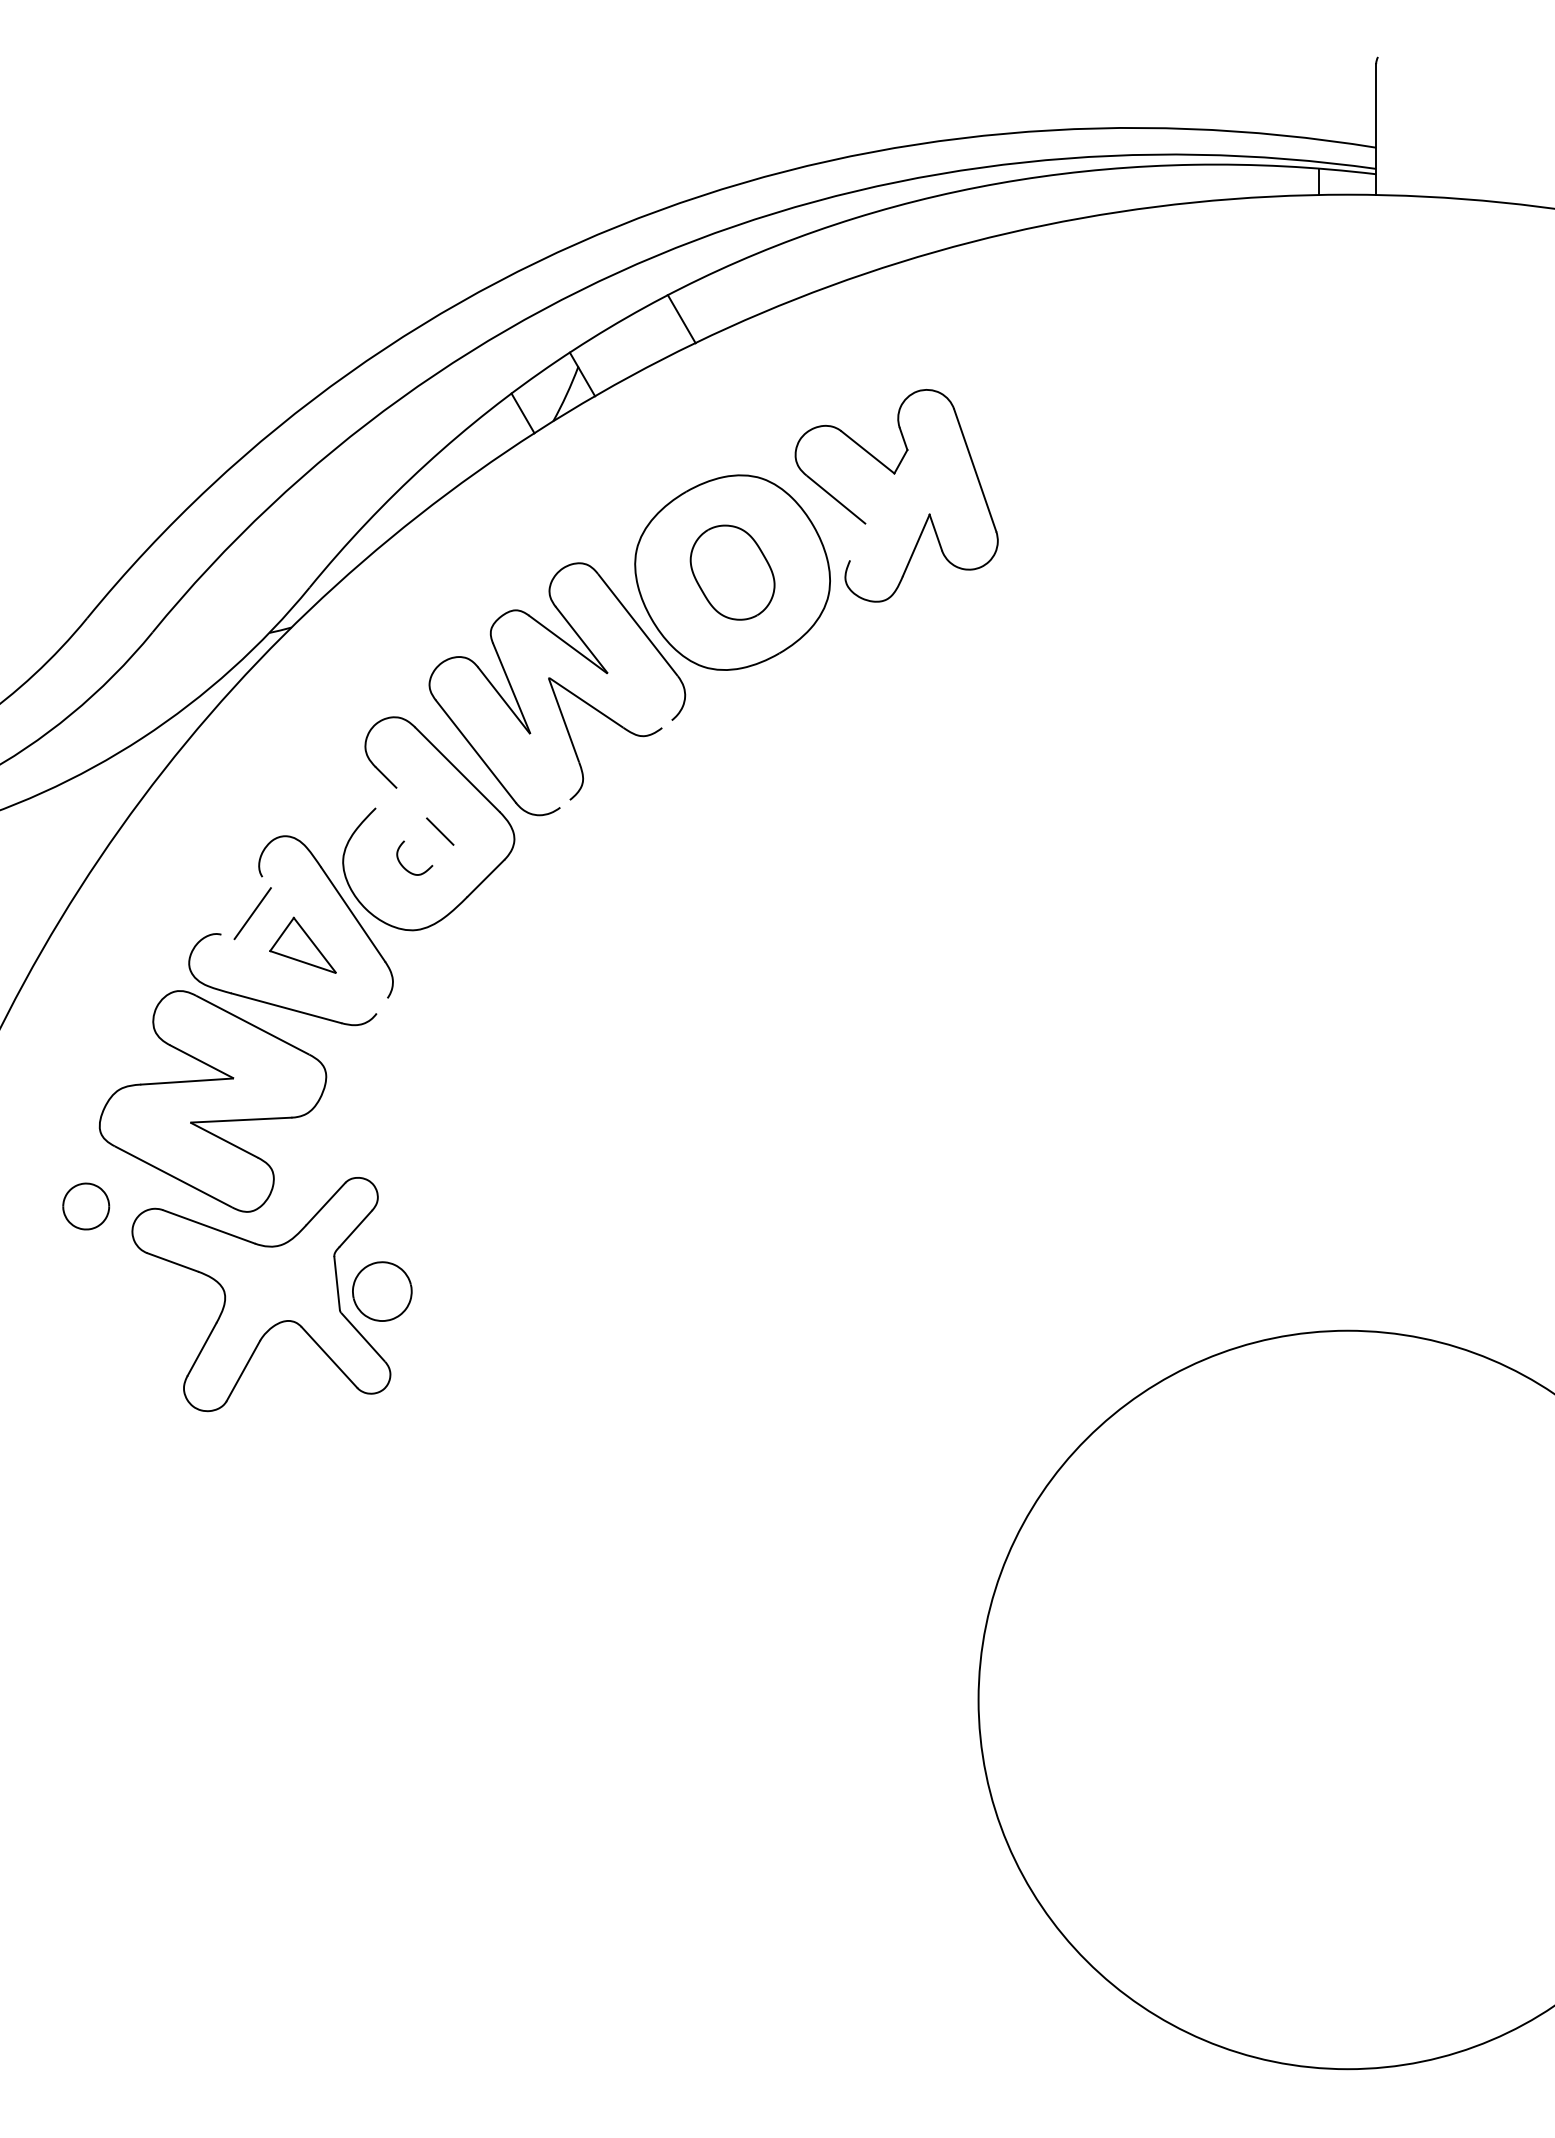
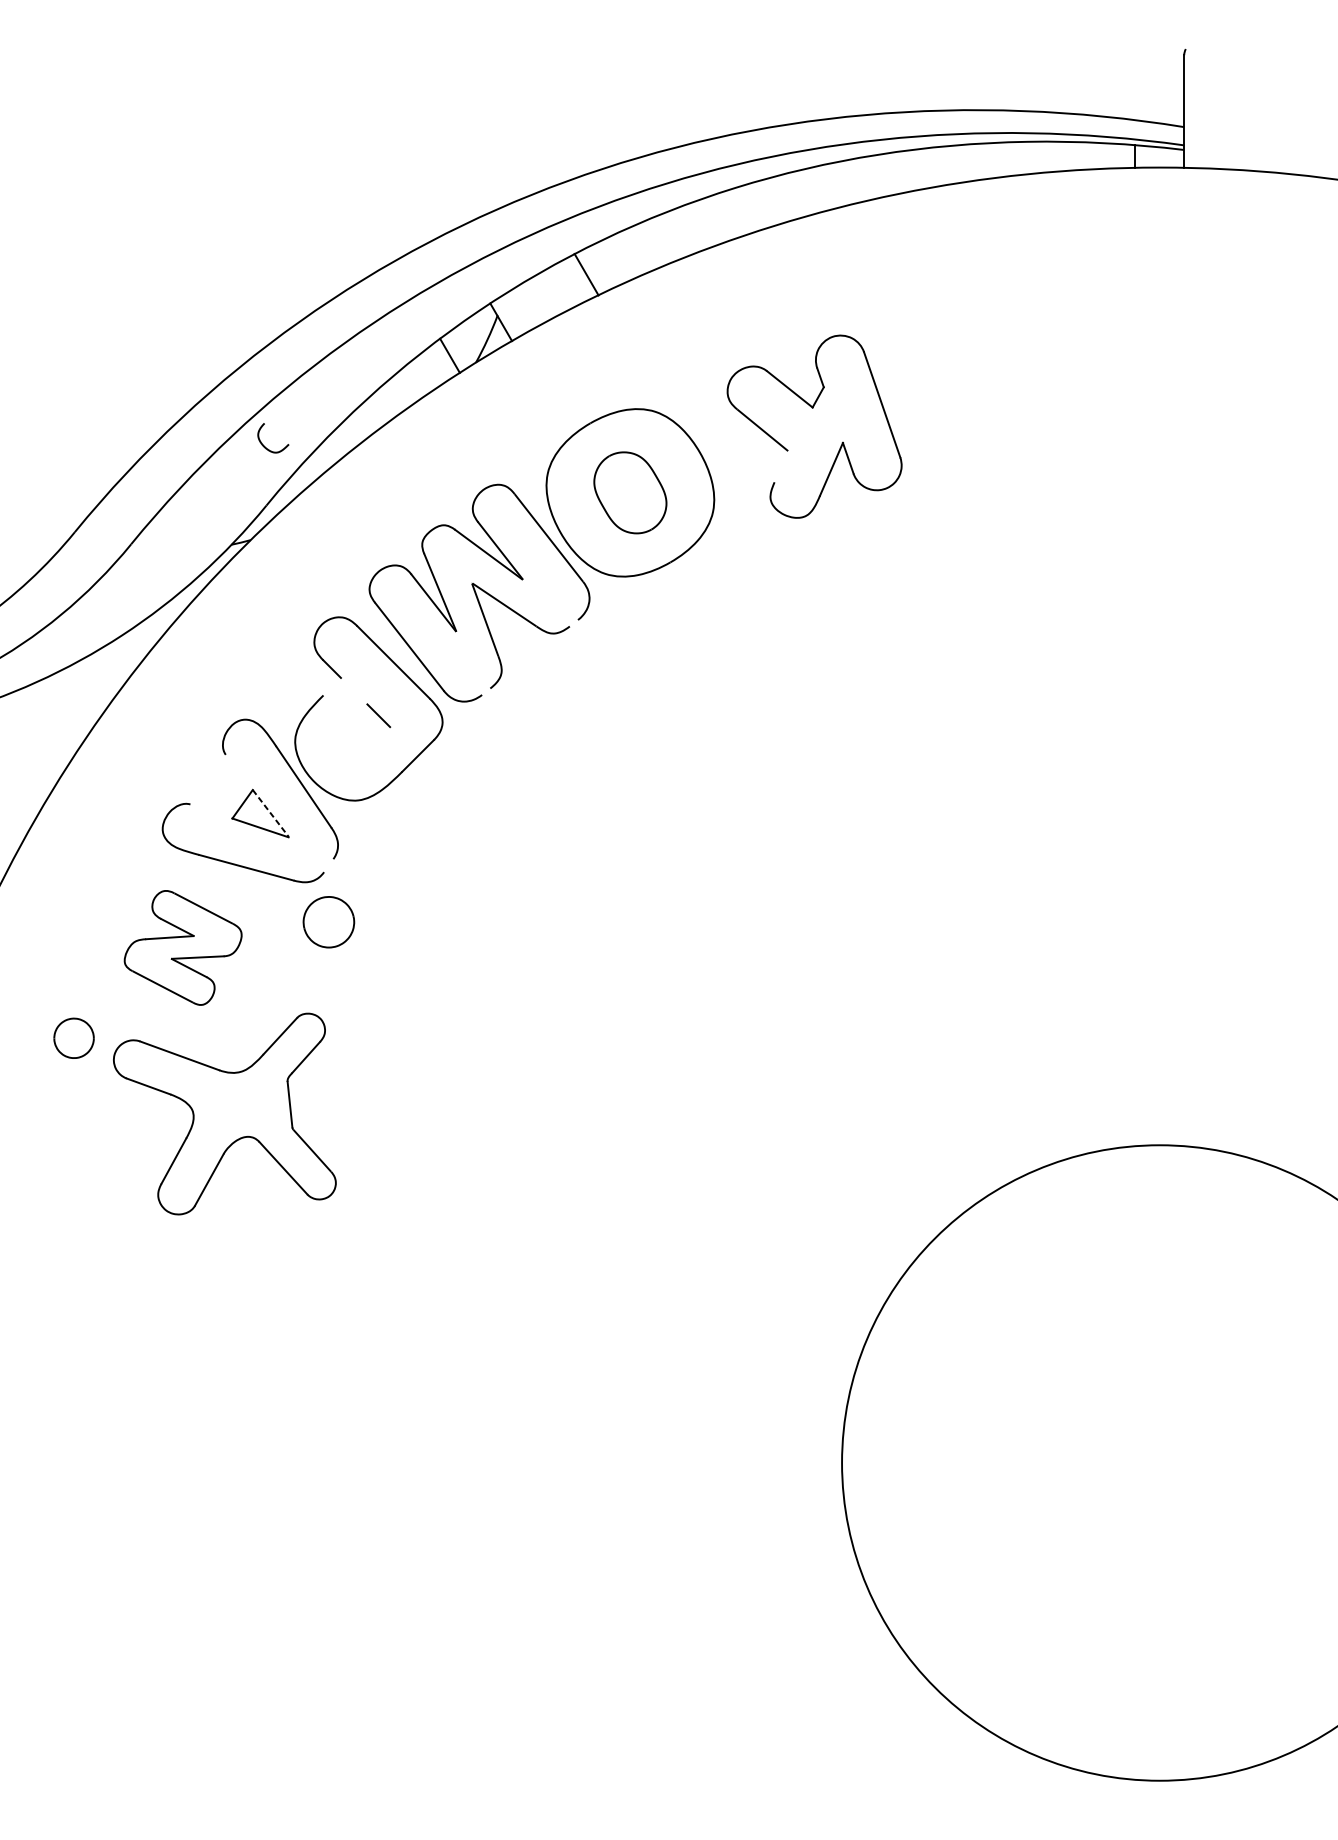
part: (894, 474) -> (812, 408), moved
curve: (404, 866) -> (264, 445), moved
line: (252, 913) -> (217, 786), removed
line: (315, 945) -> (271, 813), solid -> dashed
part: (212, 1101) -> (182, 947), size x0.6
part: (382, 1291) -> (329, 922), moved

